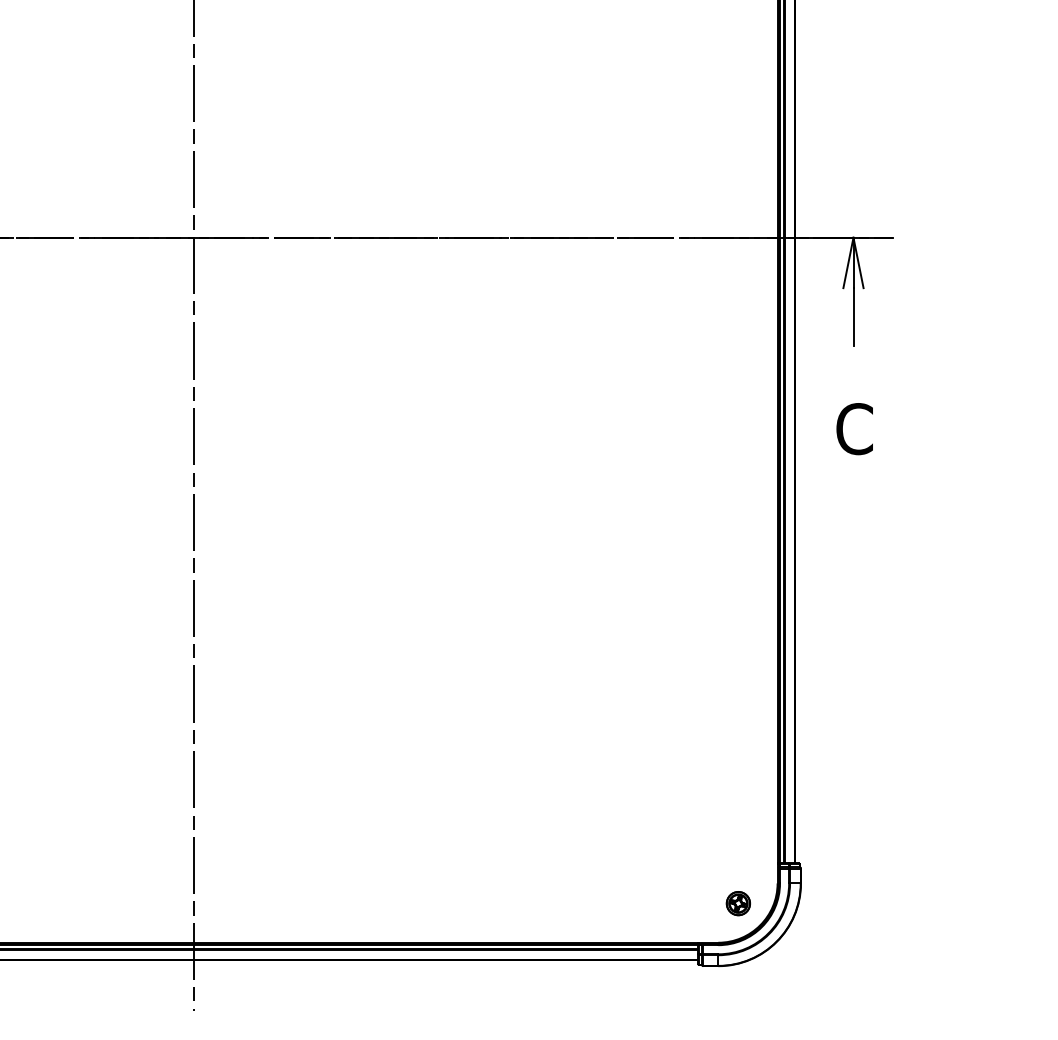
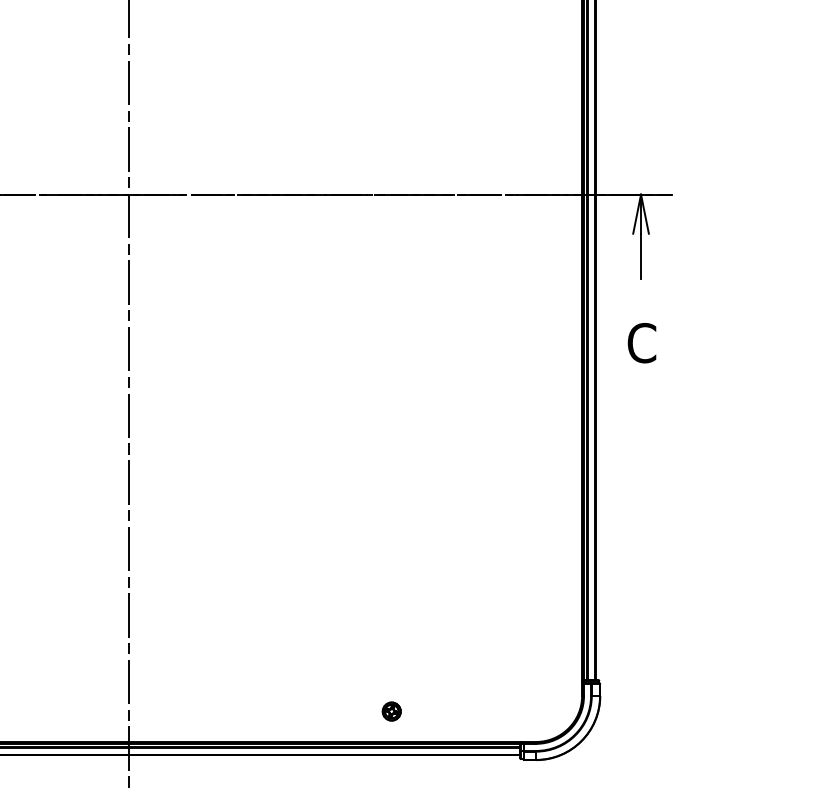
part: (737, 903) -> (391, 711), moved

